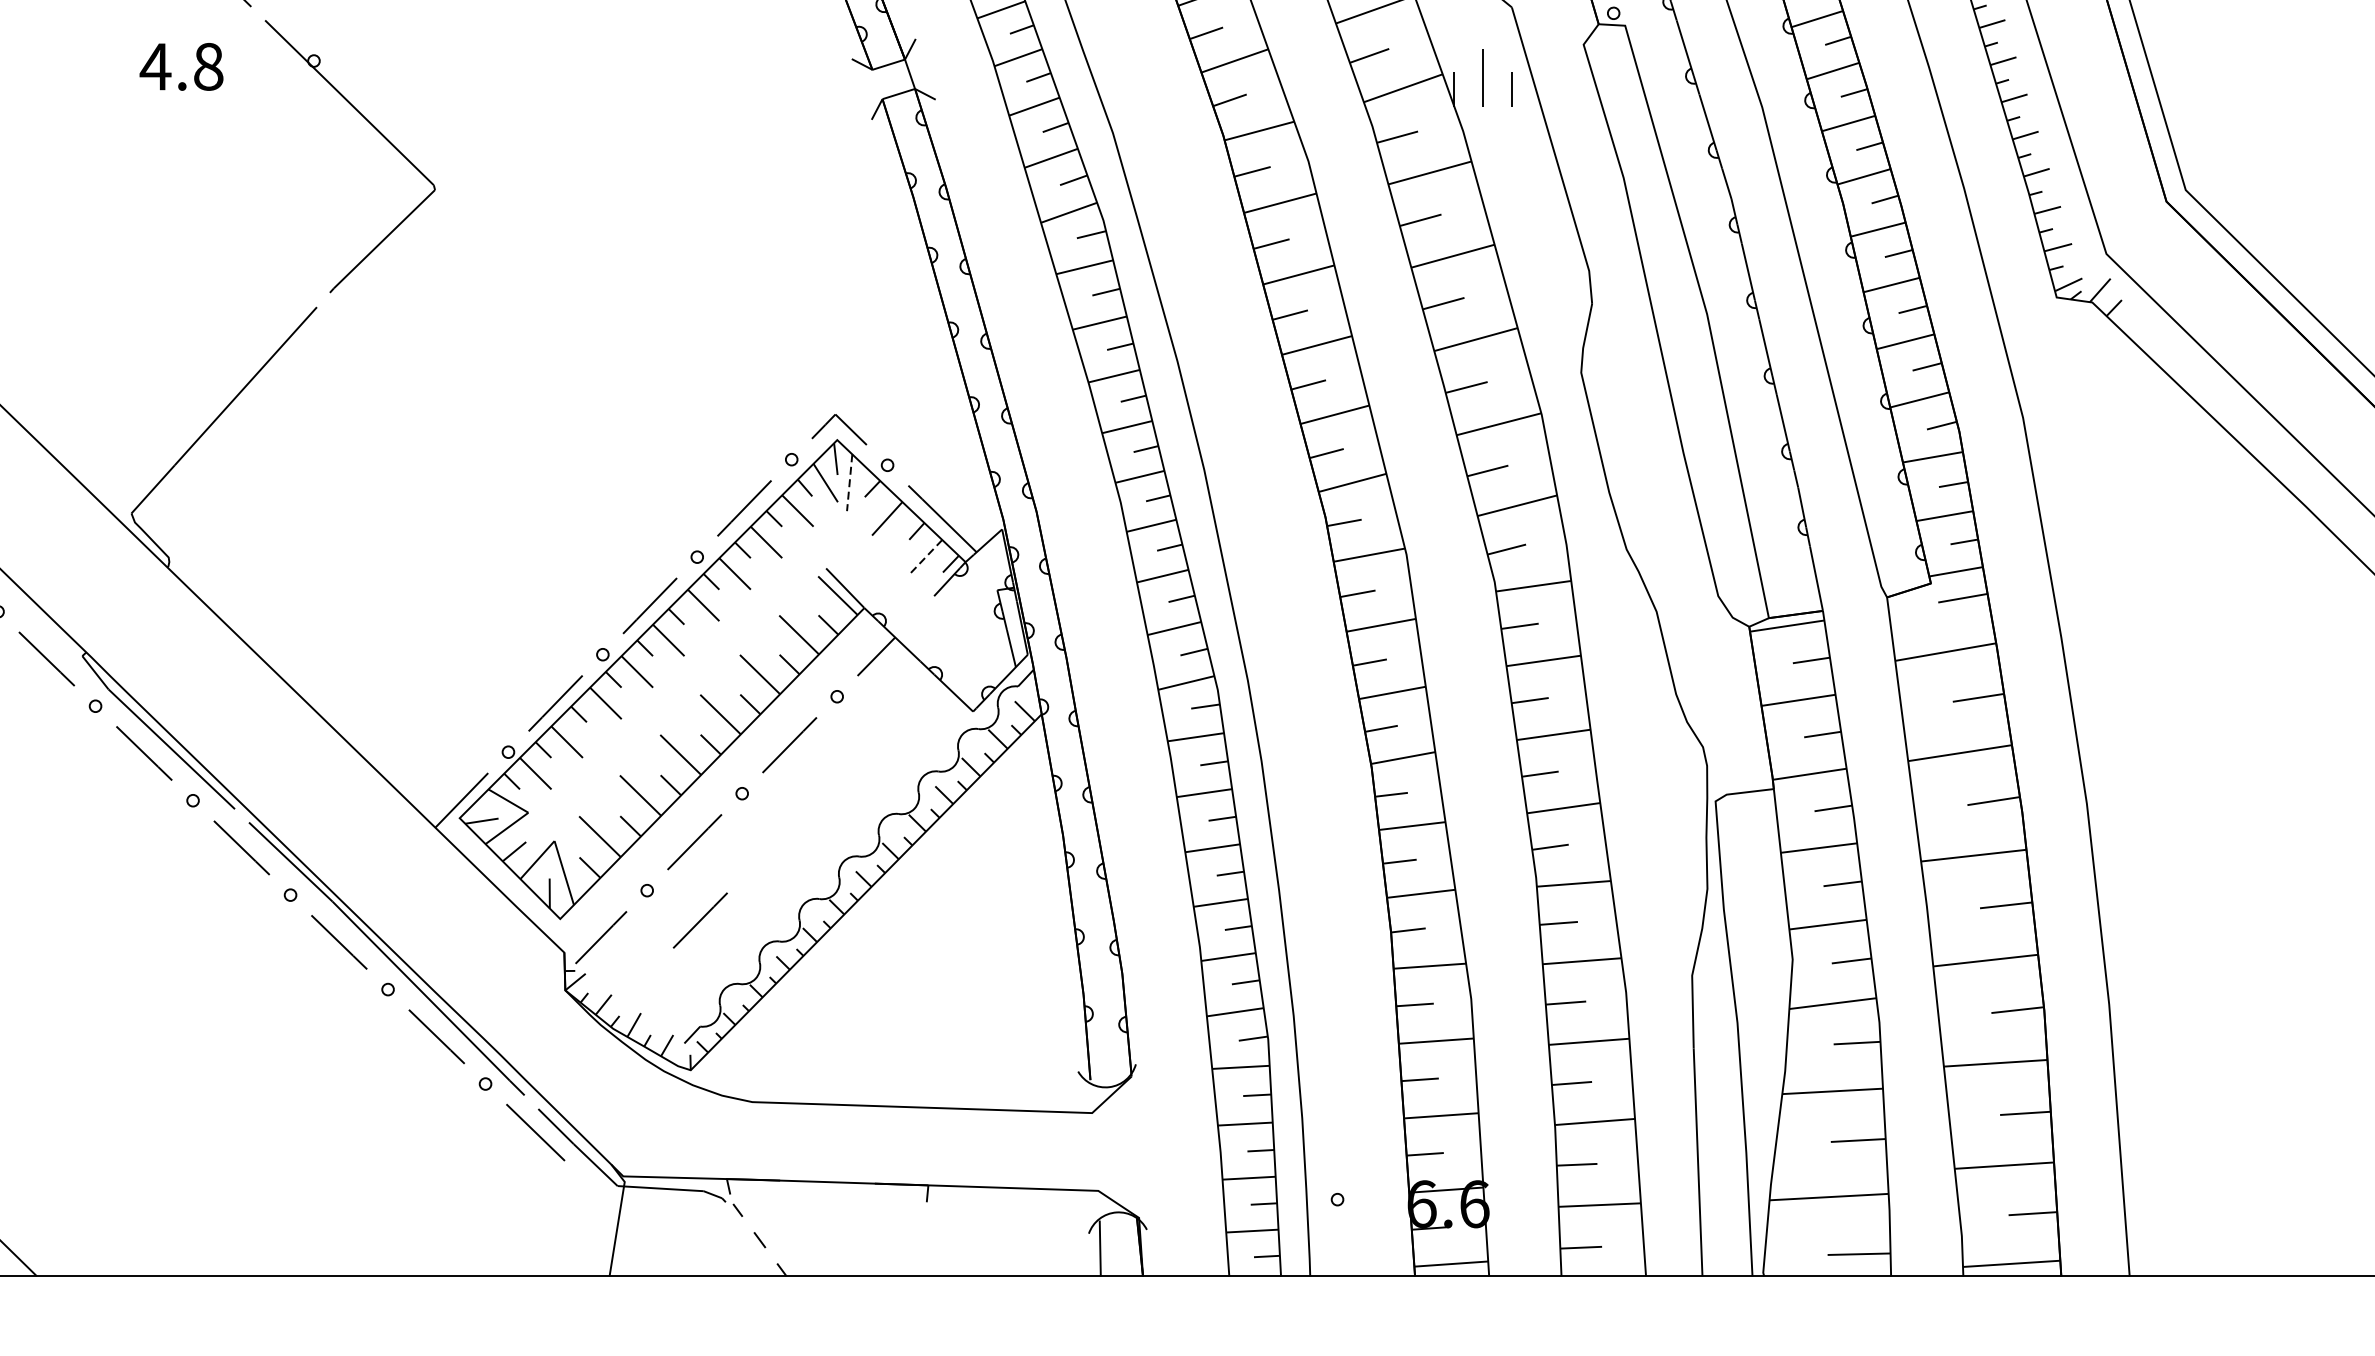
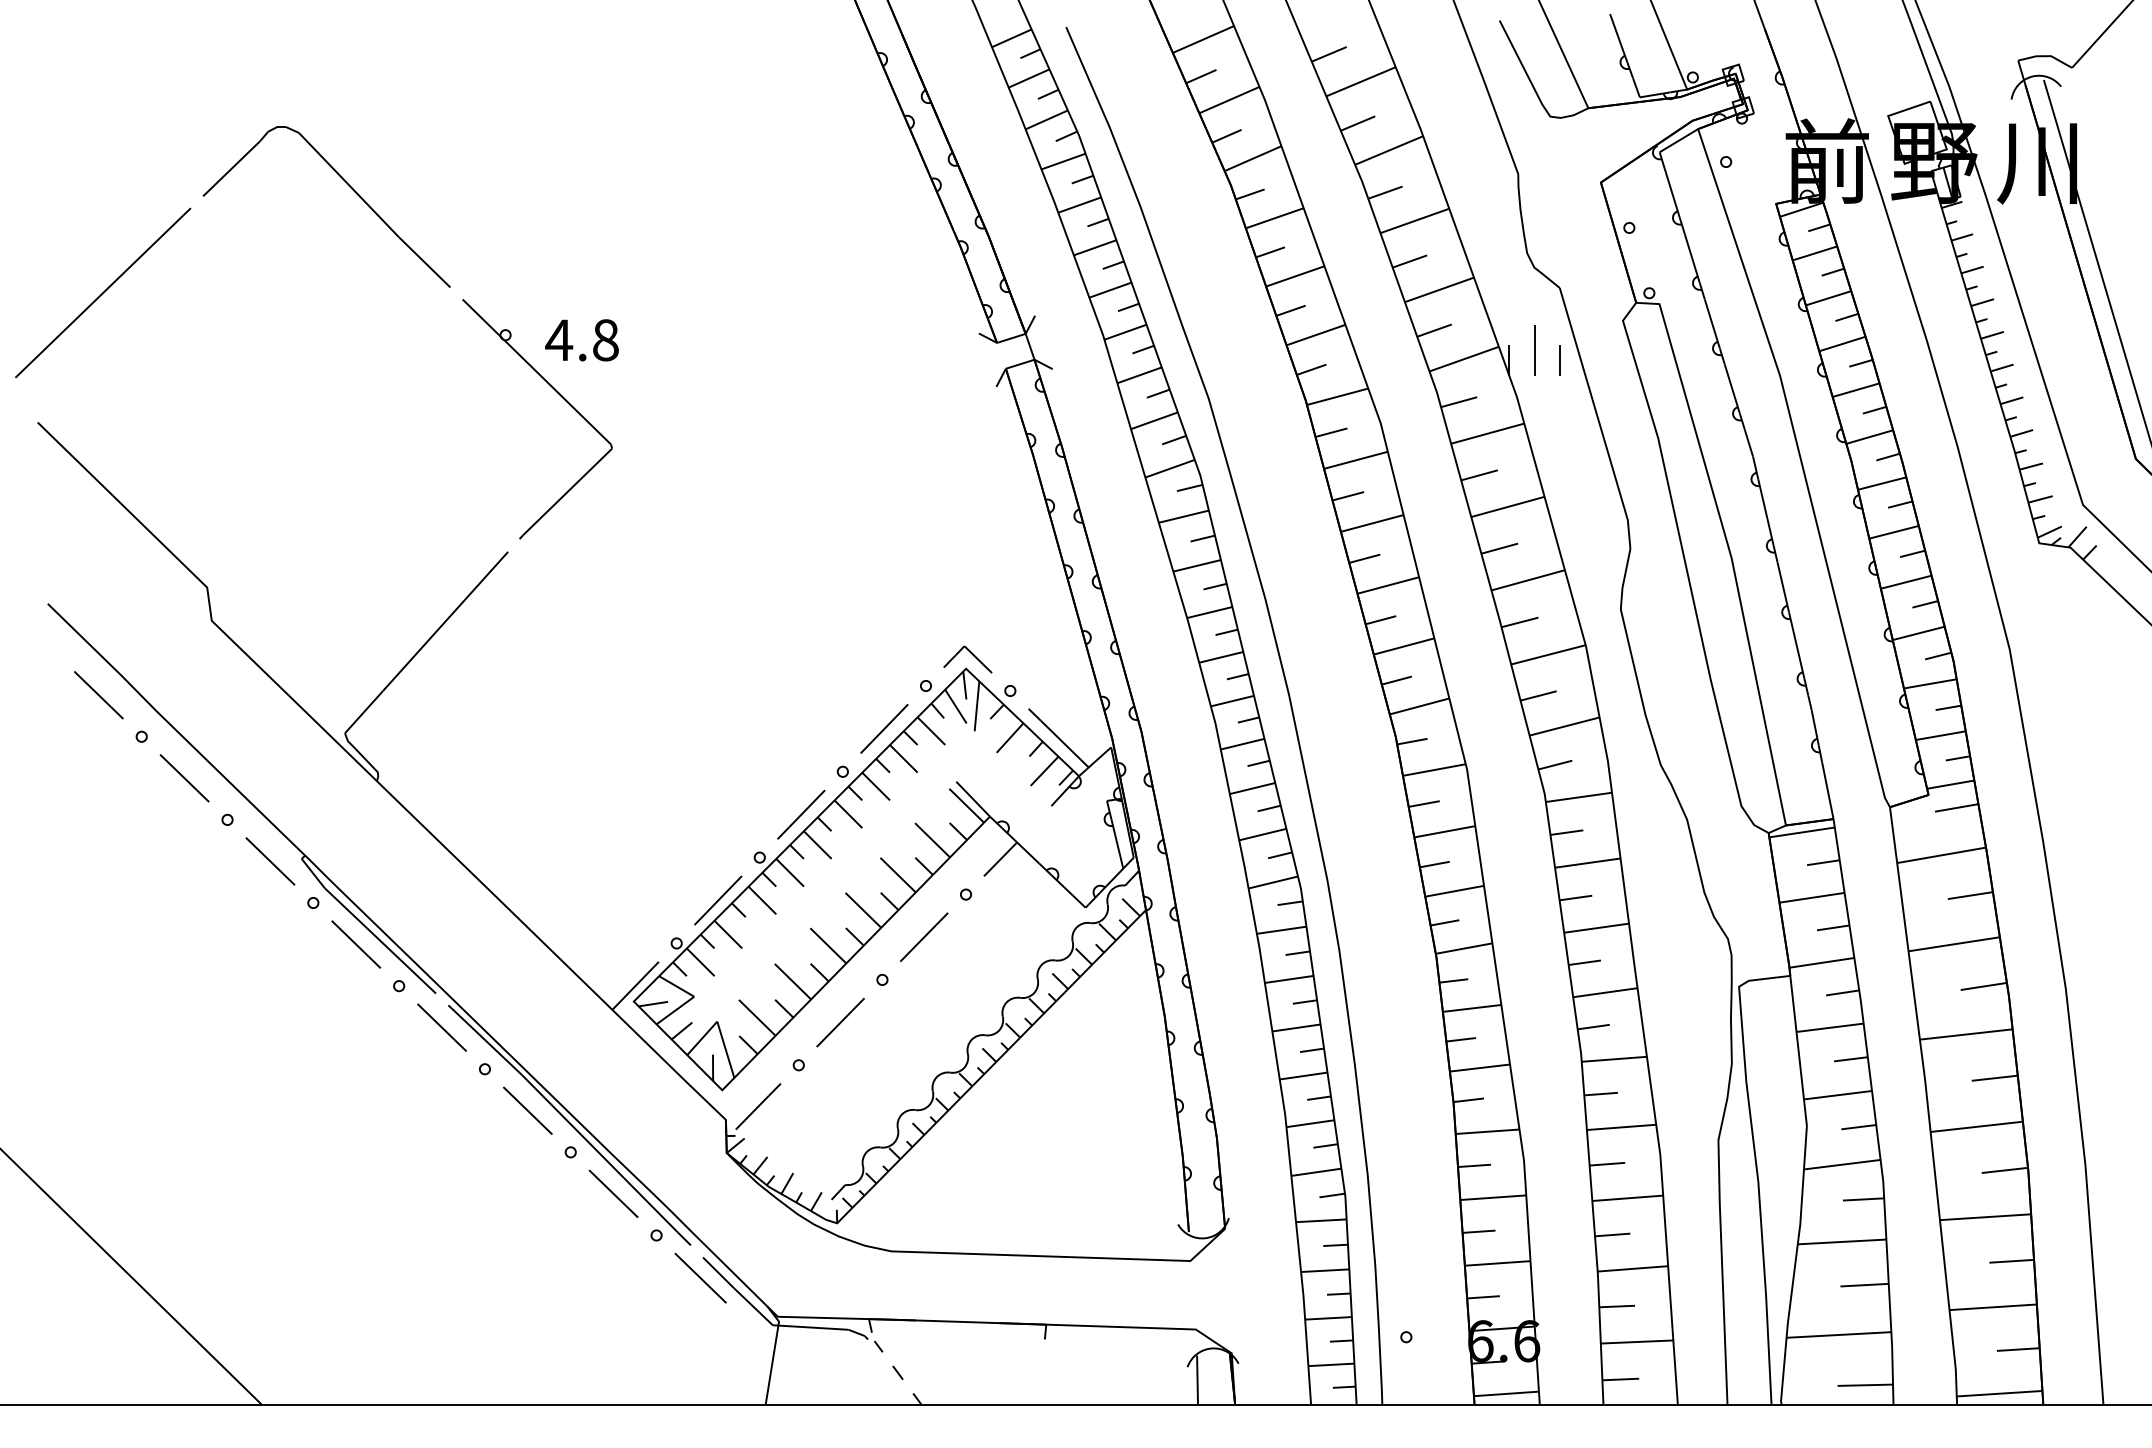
text: (180, 67) -> (581, 340), moved
line: (849, 482) -> (976, 706), dashed -> solid
line: (926, 556) -> (1044, 771), dashed -> solid
line: (700, 920) -> (845, 1091), removed

